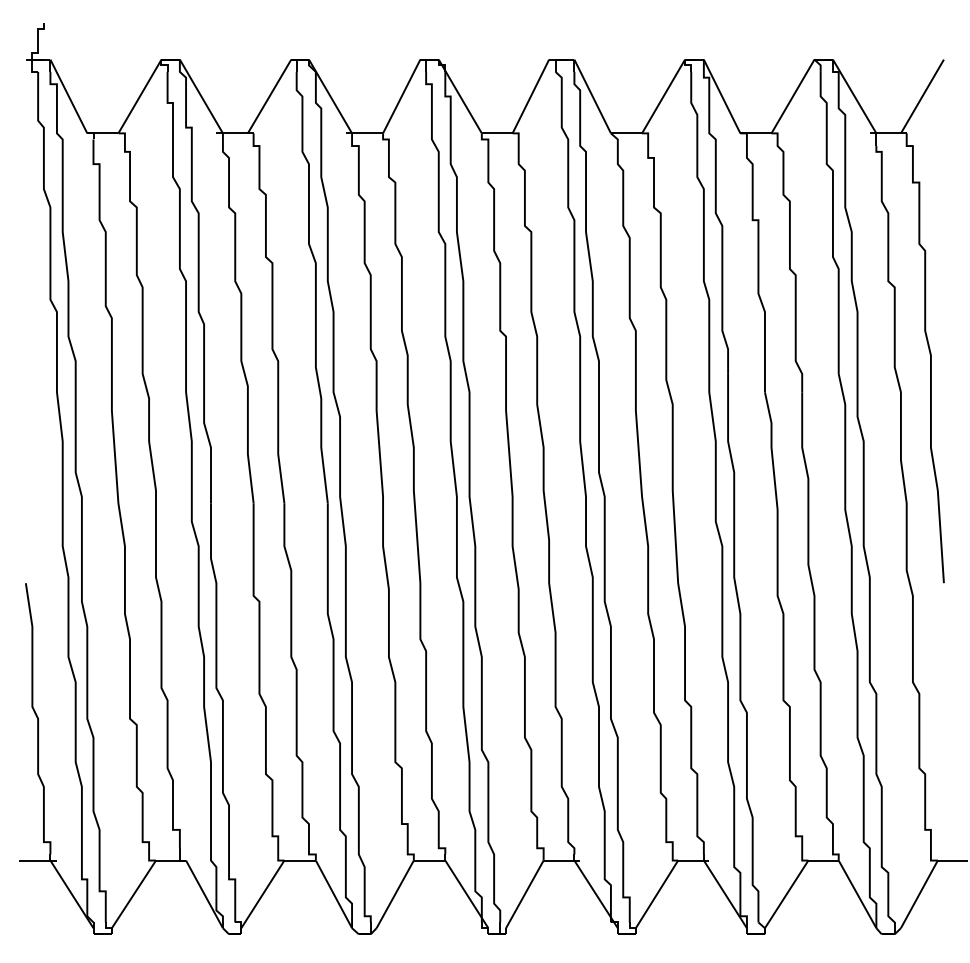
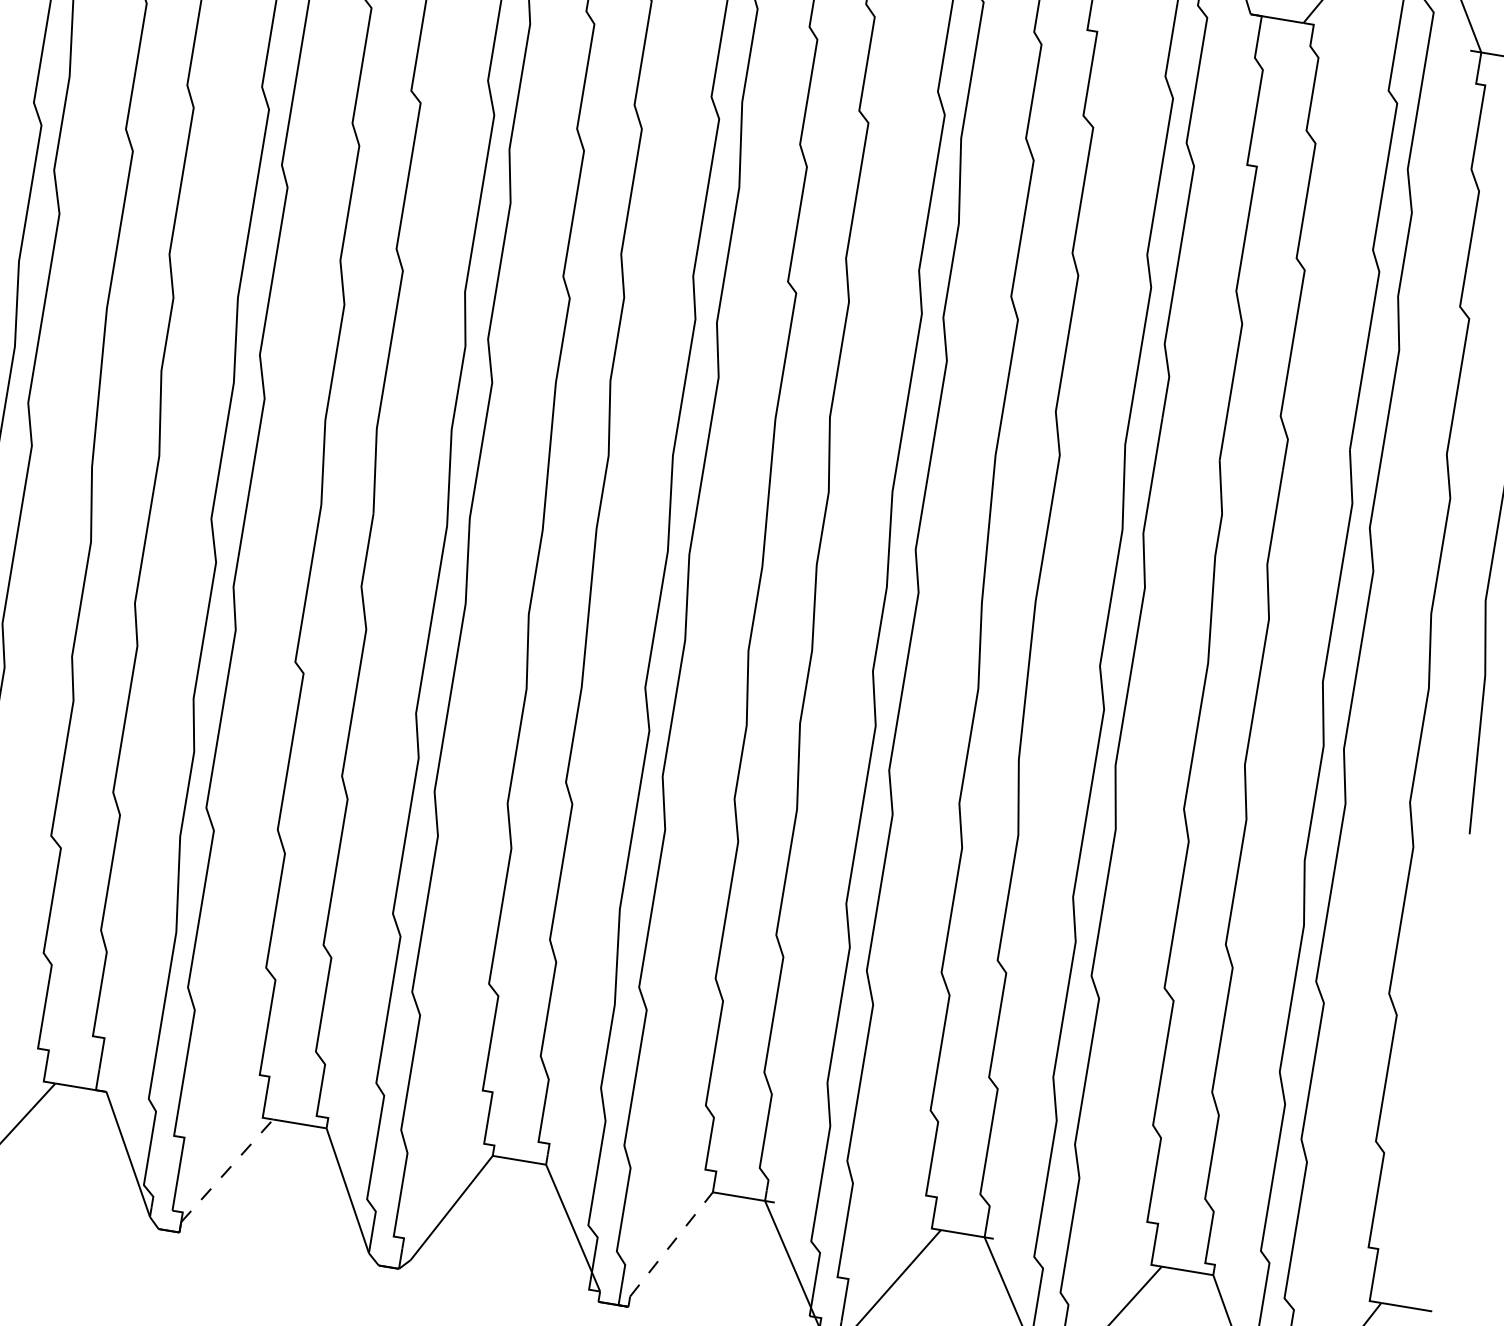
line: (263, 893) -> (228, 1169), solid -> dashed
line: (524, 894) -> (670, 1244), solid -> dashed

